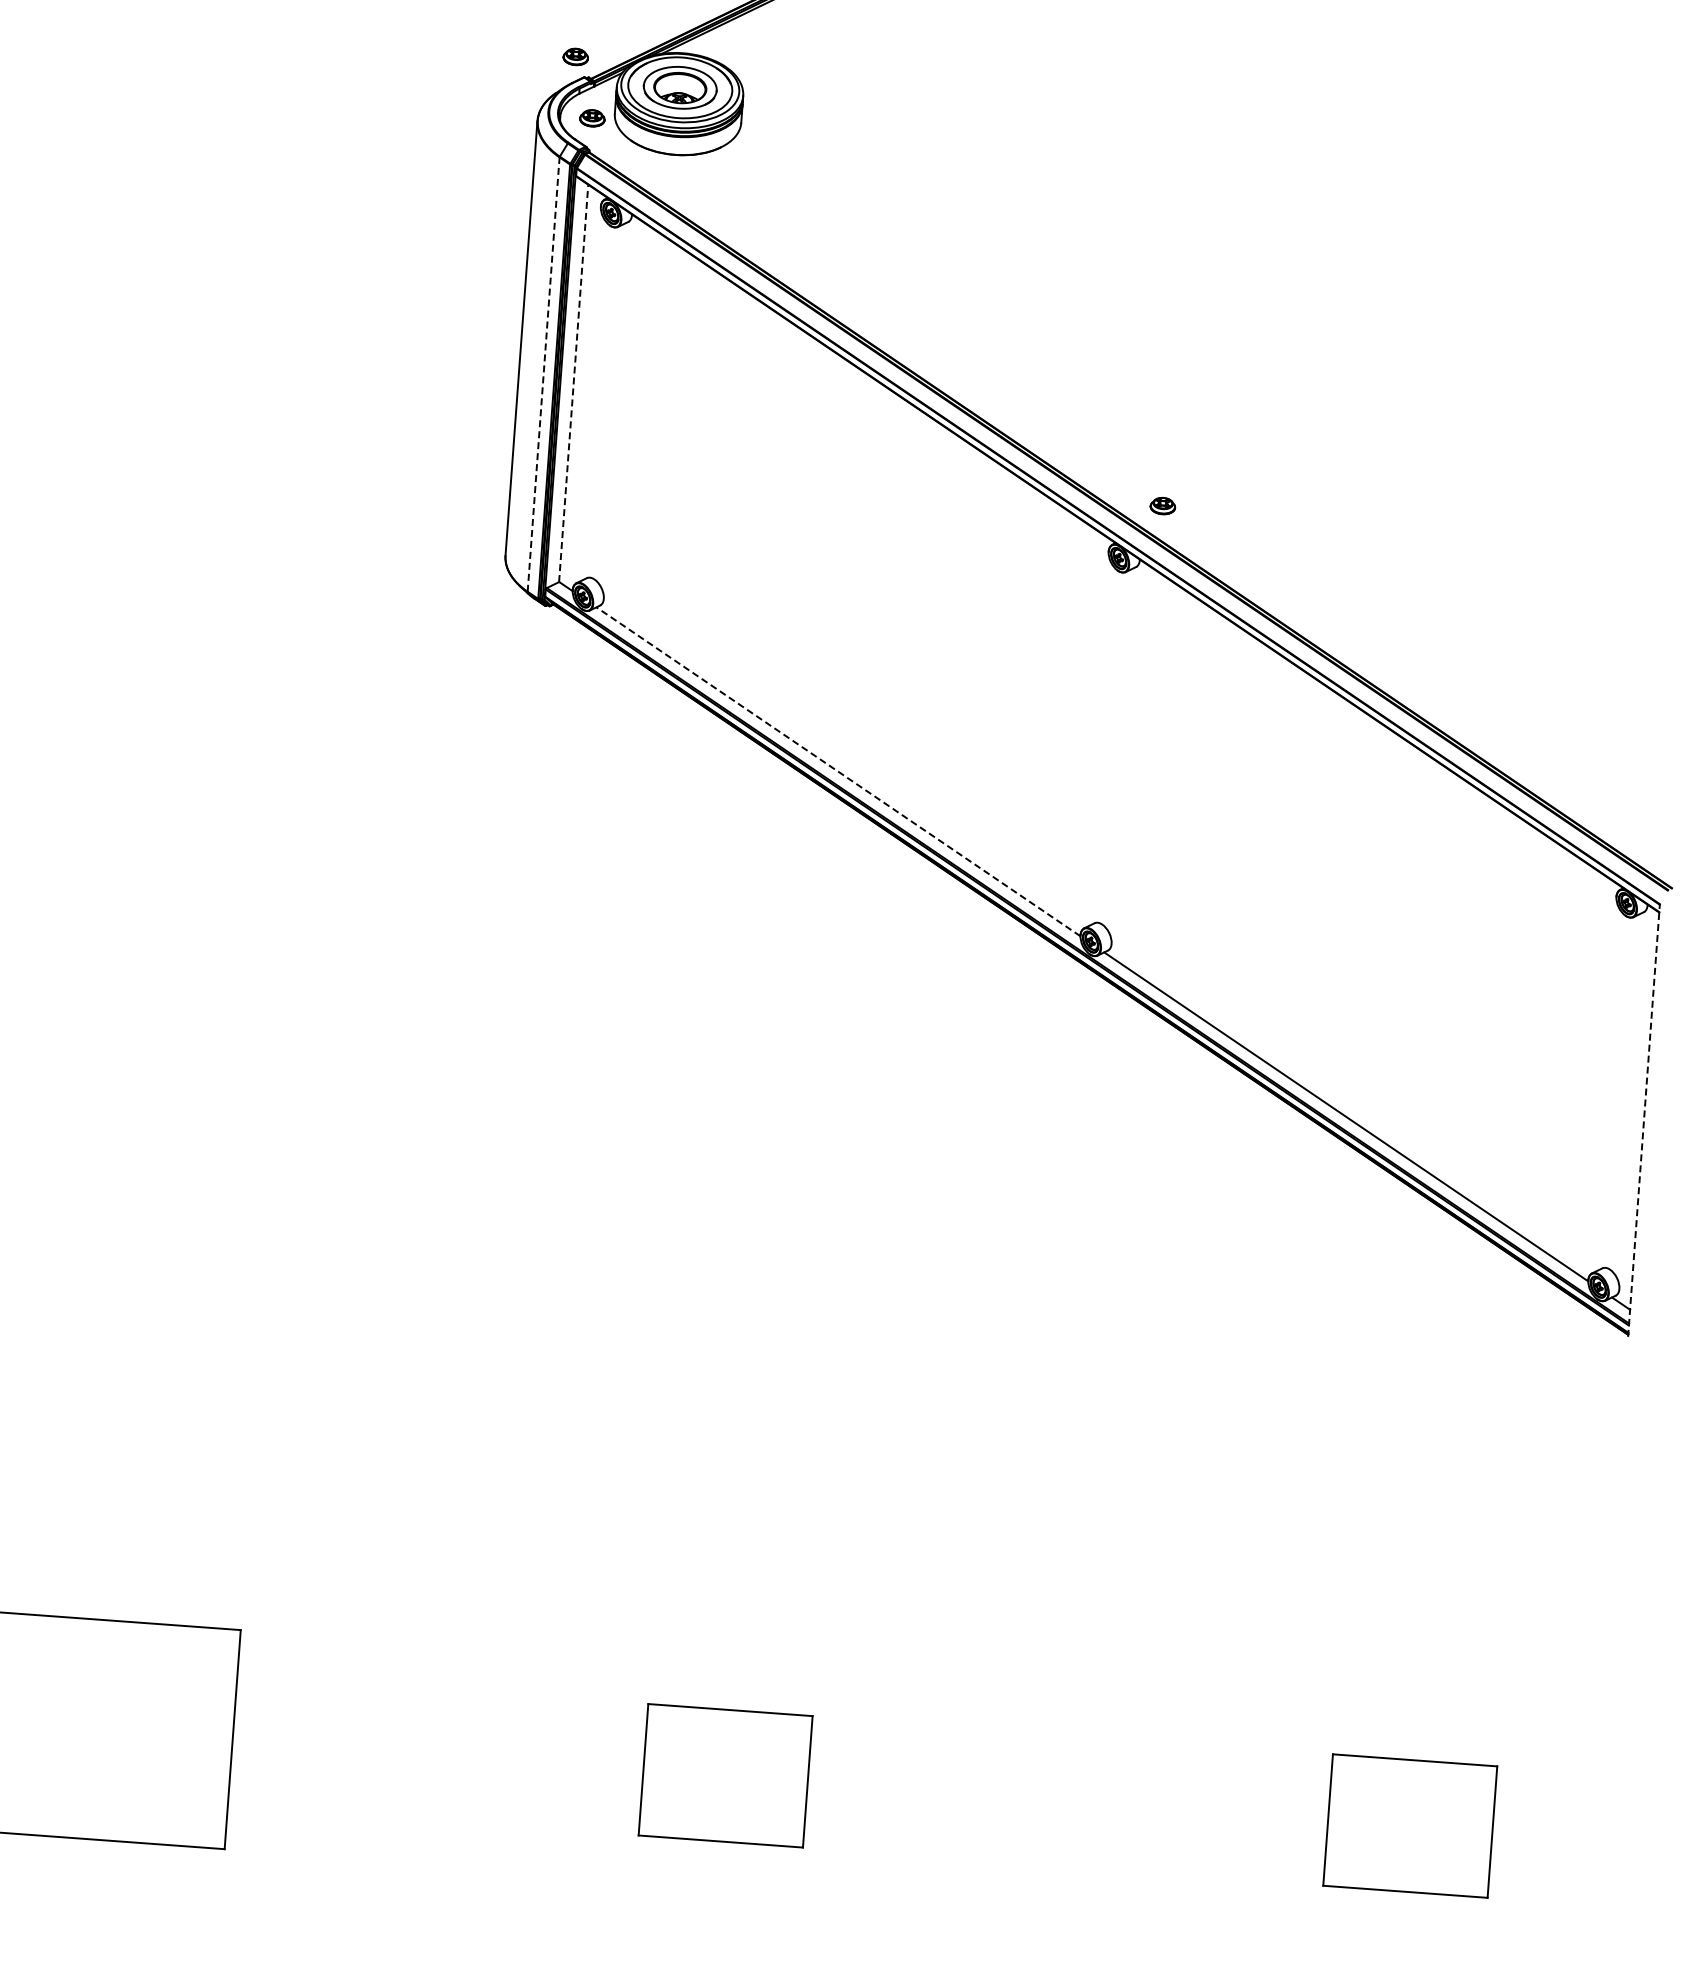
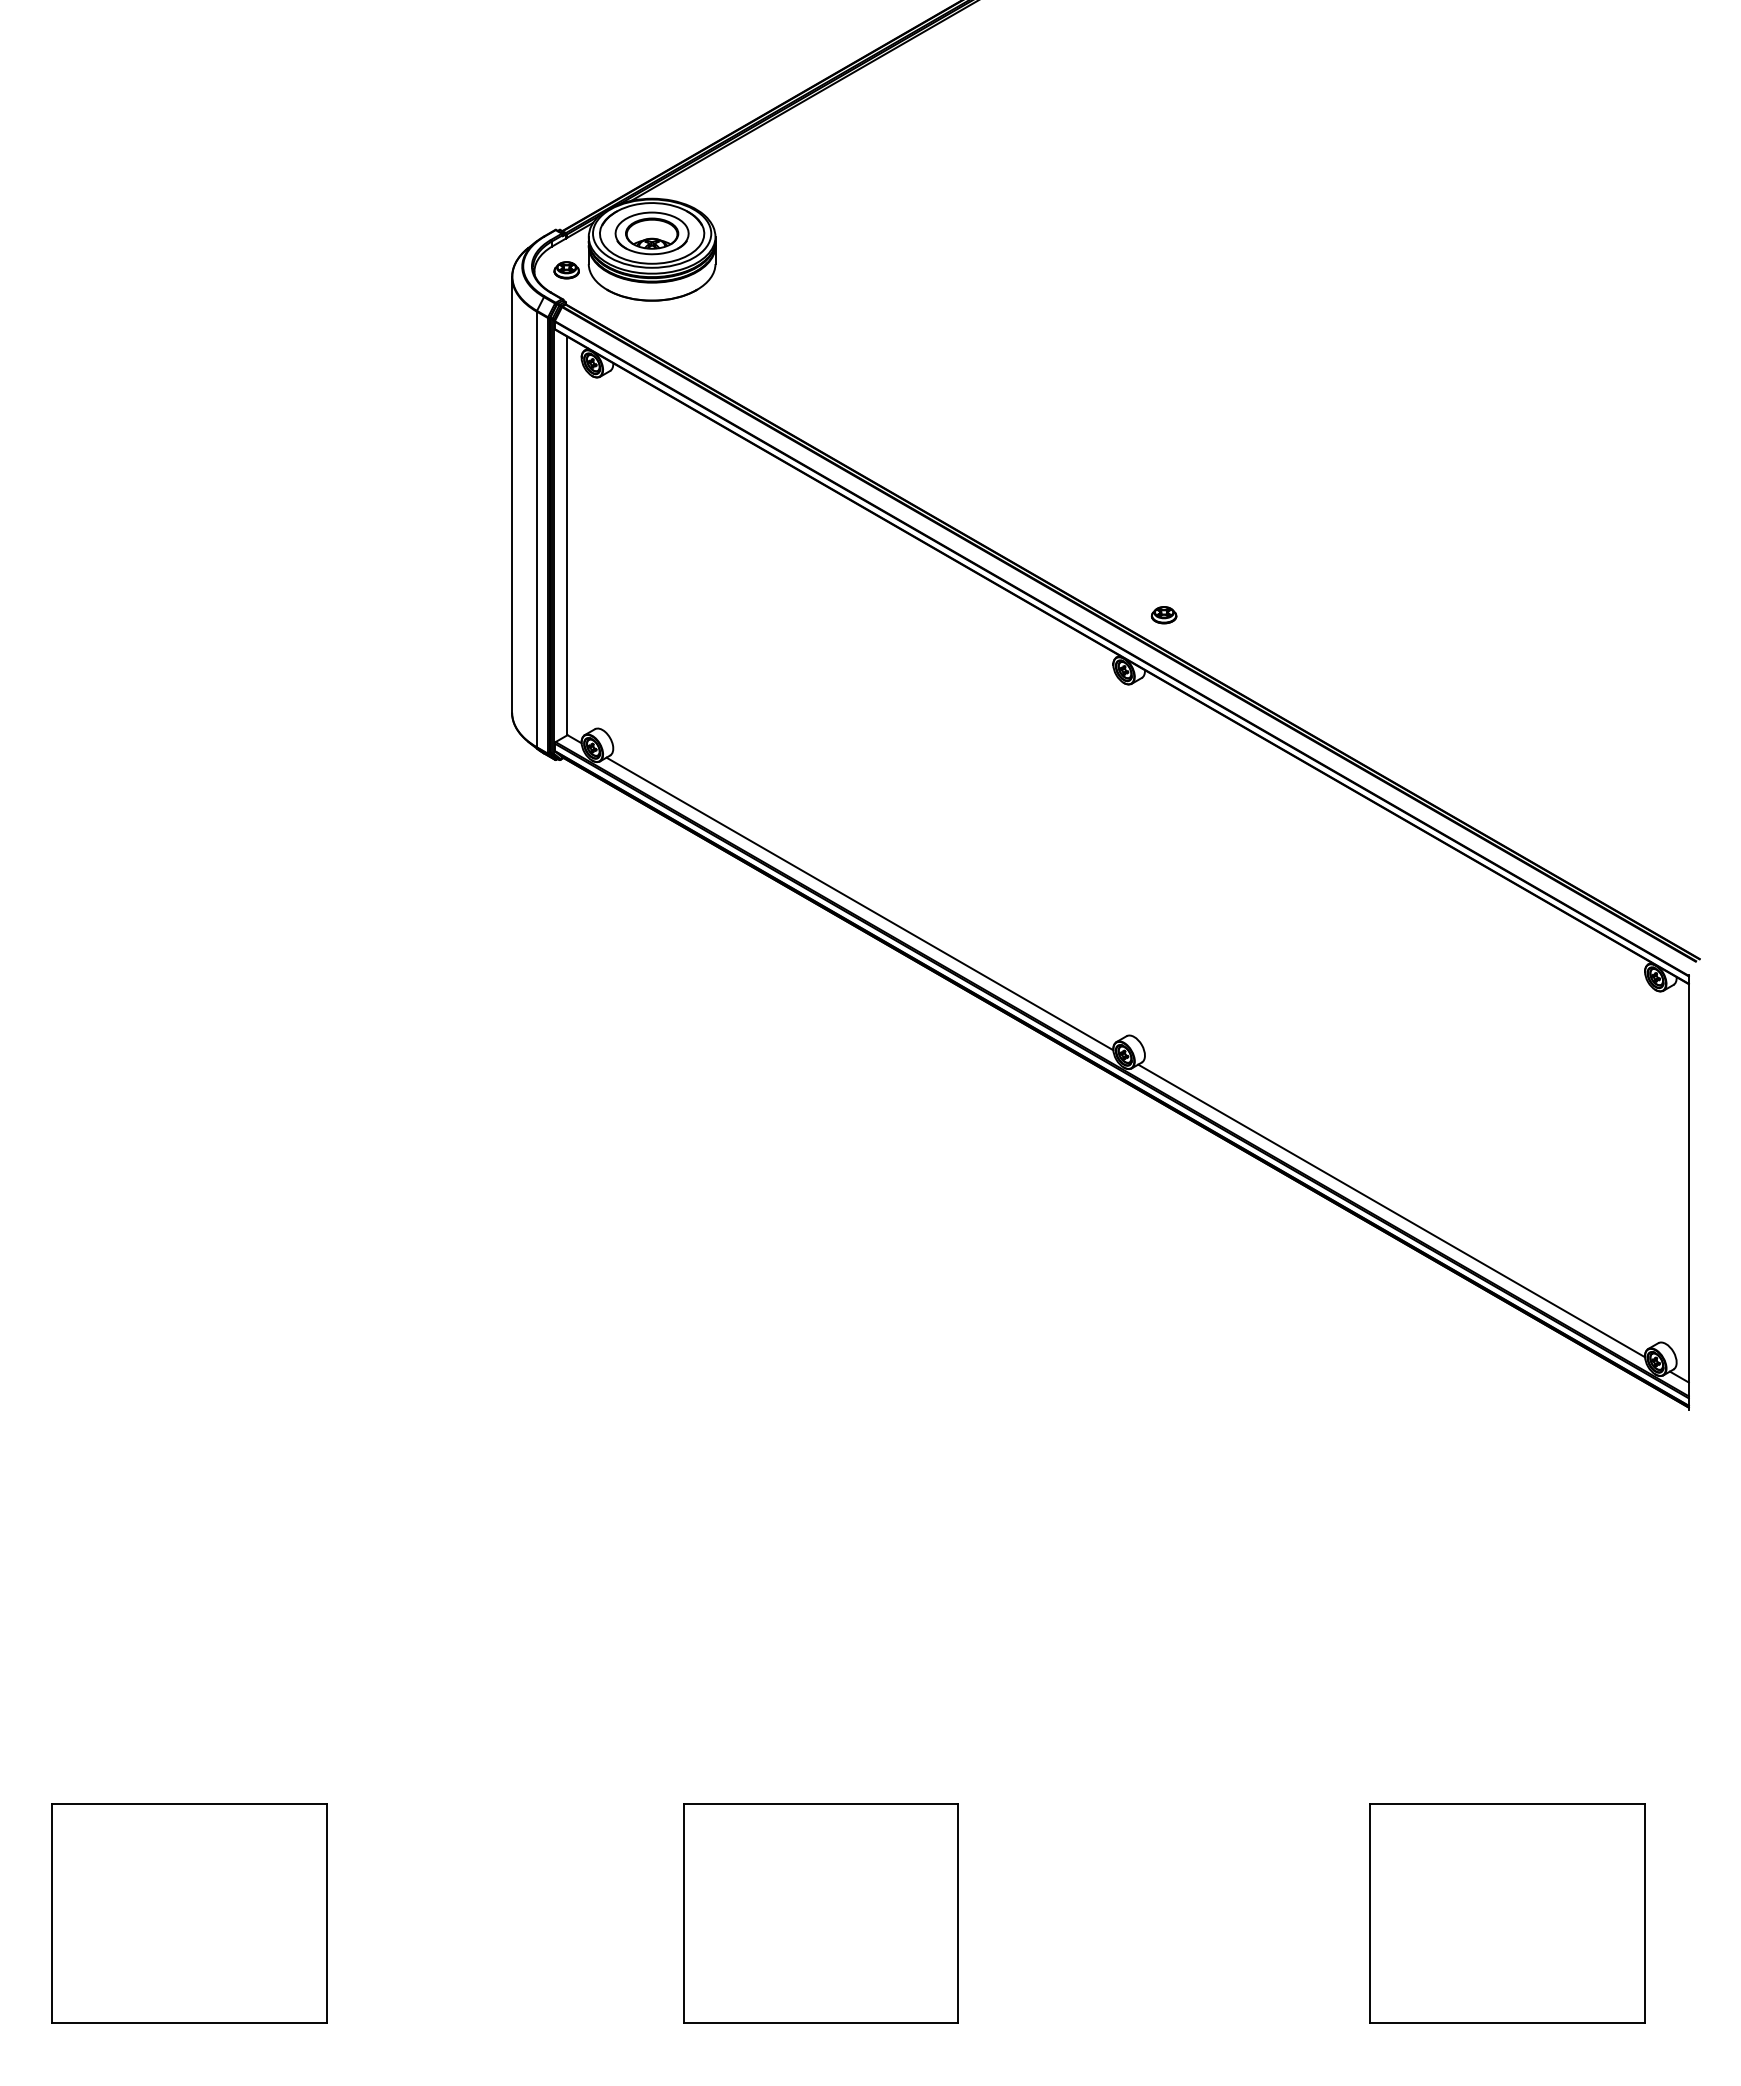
part: (575, 57) -> (545, 210), removed
line: (543, 374) -> (536, 529), dashed -> solid
line: (573, 382) -> (567, 535), dashed -> solid
line: (838, 771) -> (859, 903), dashed -> solid
line: (1643, 1120) -> (1688, 1192), dashed -> solid
part: (725, 1775) -> (820, 1913), size x1.67
part: (1410, 1826) -> (1507, 1913), size x1.67

